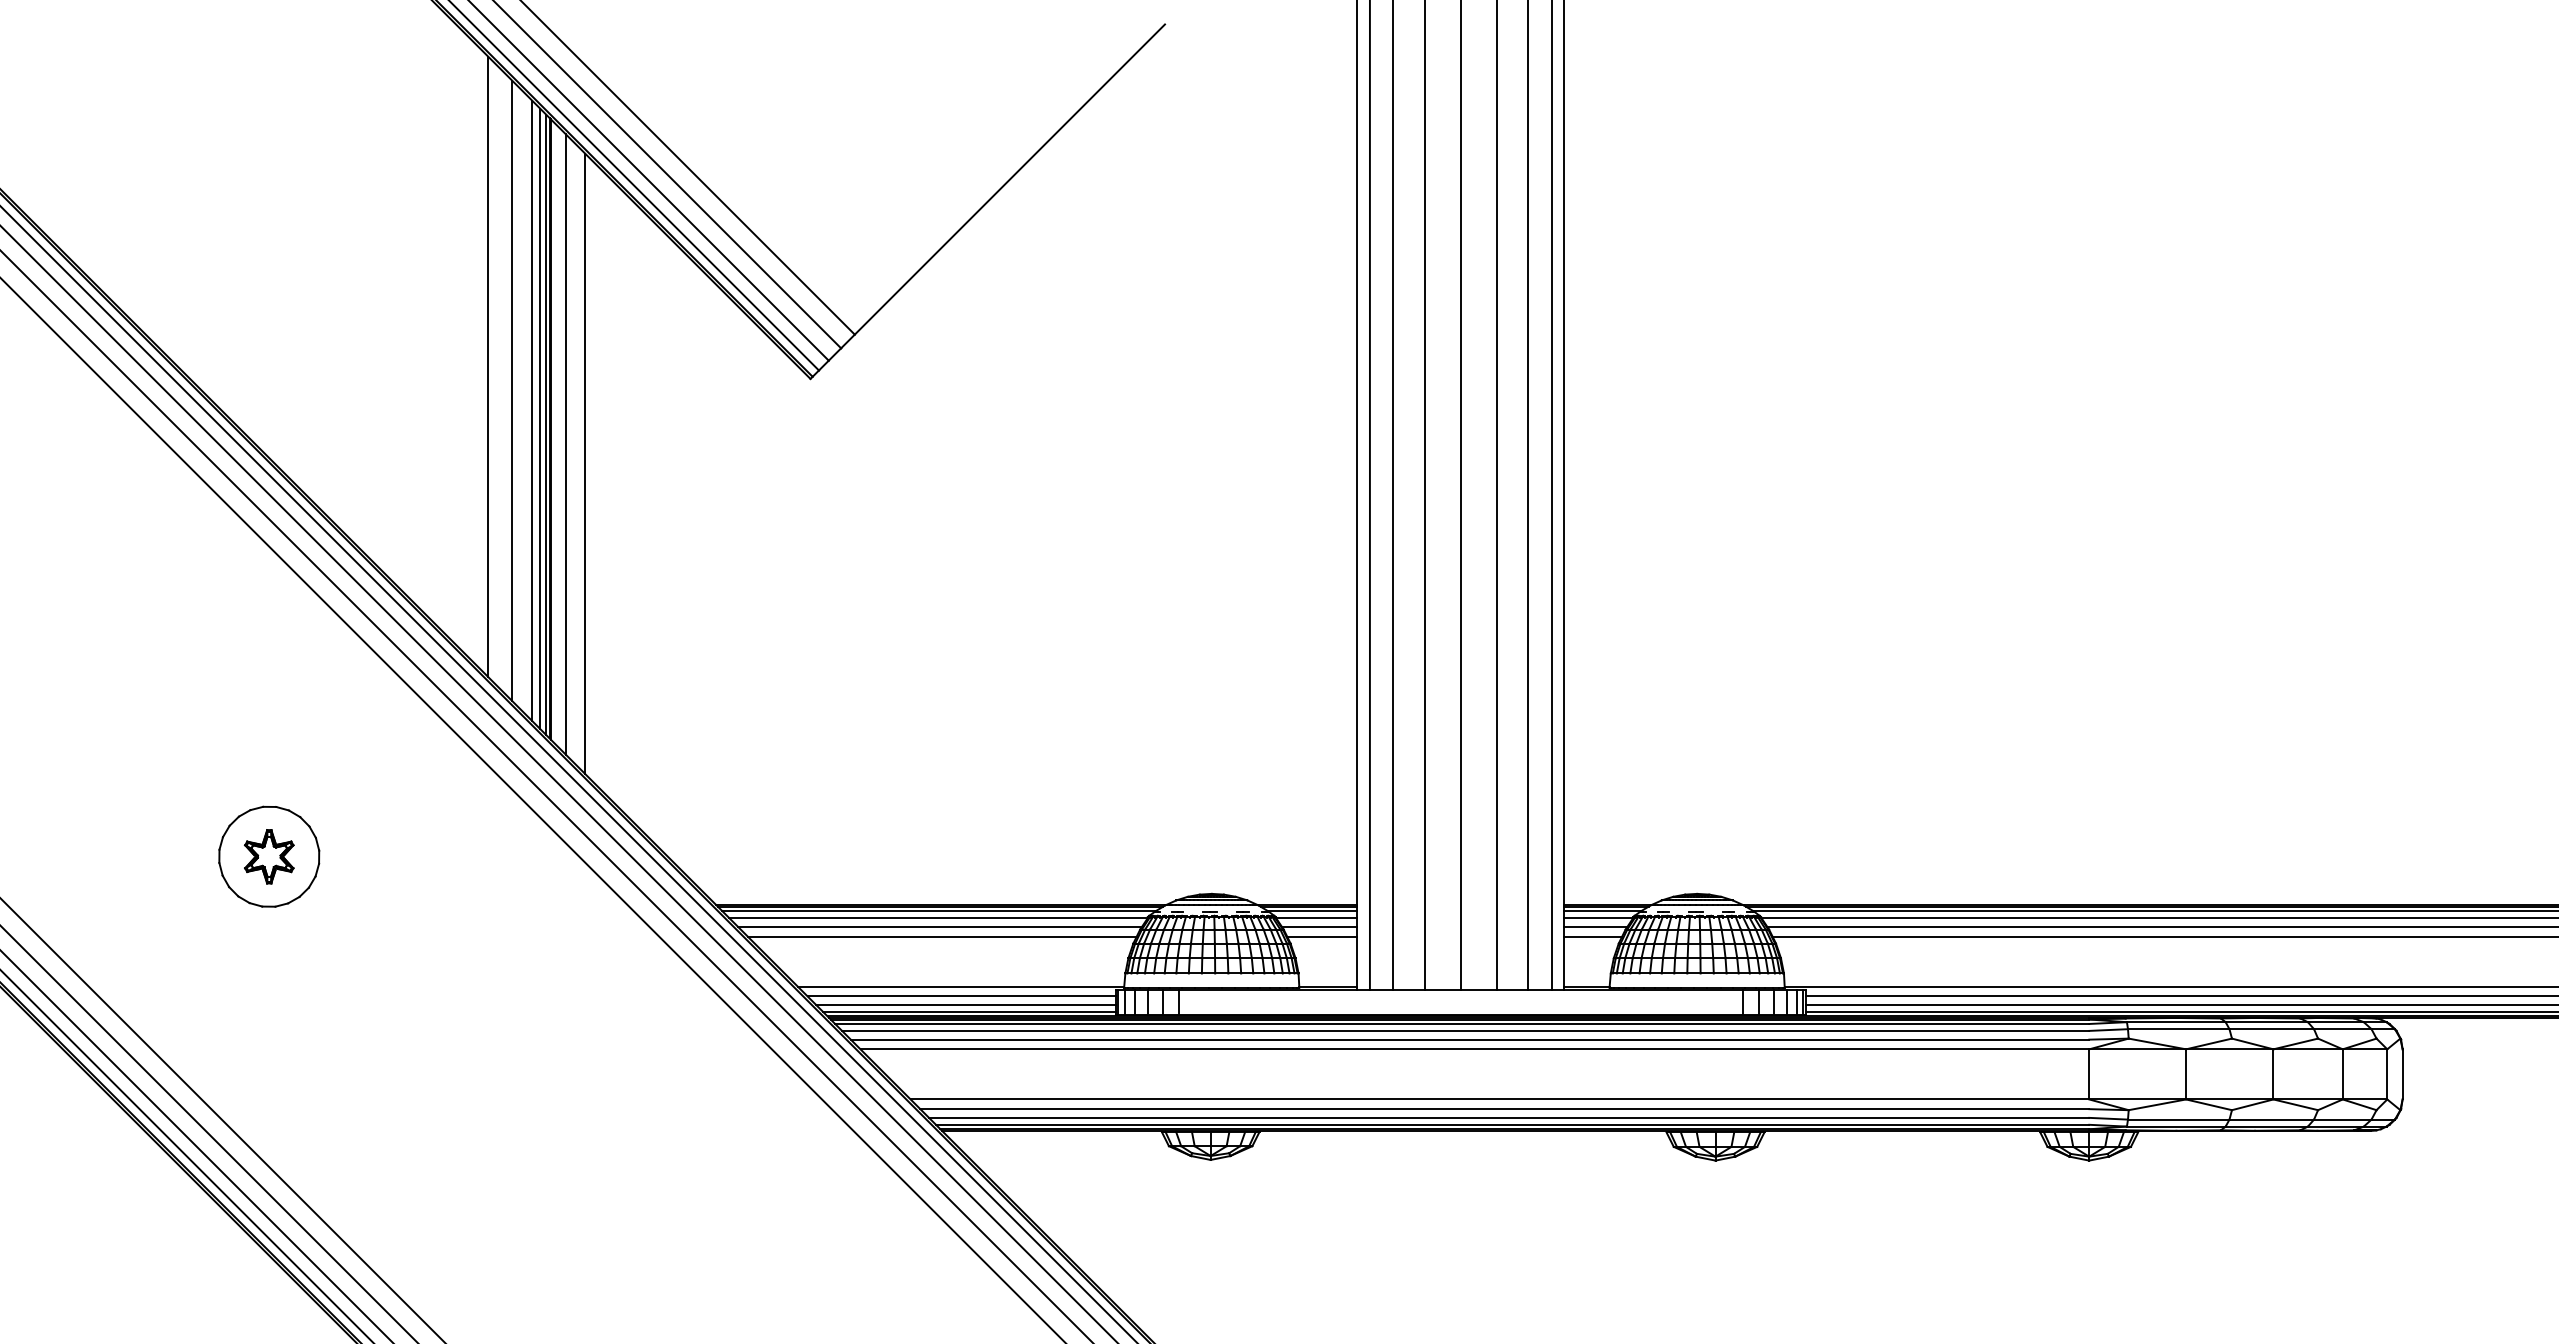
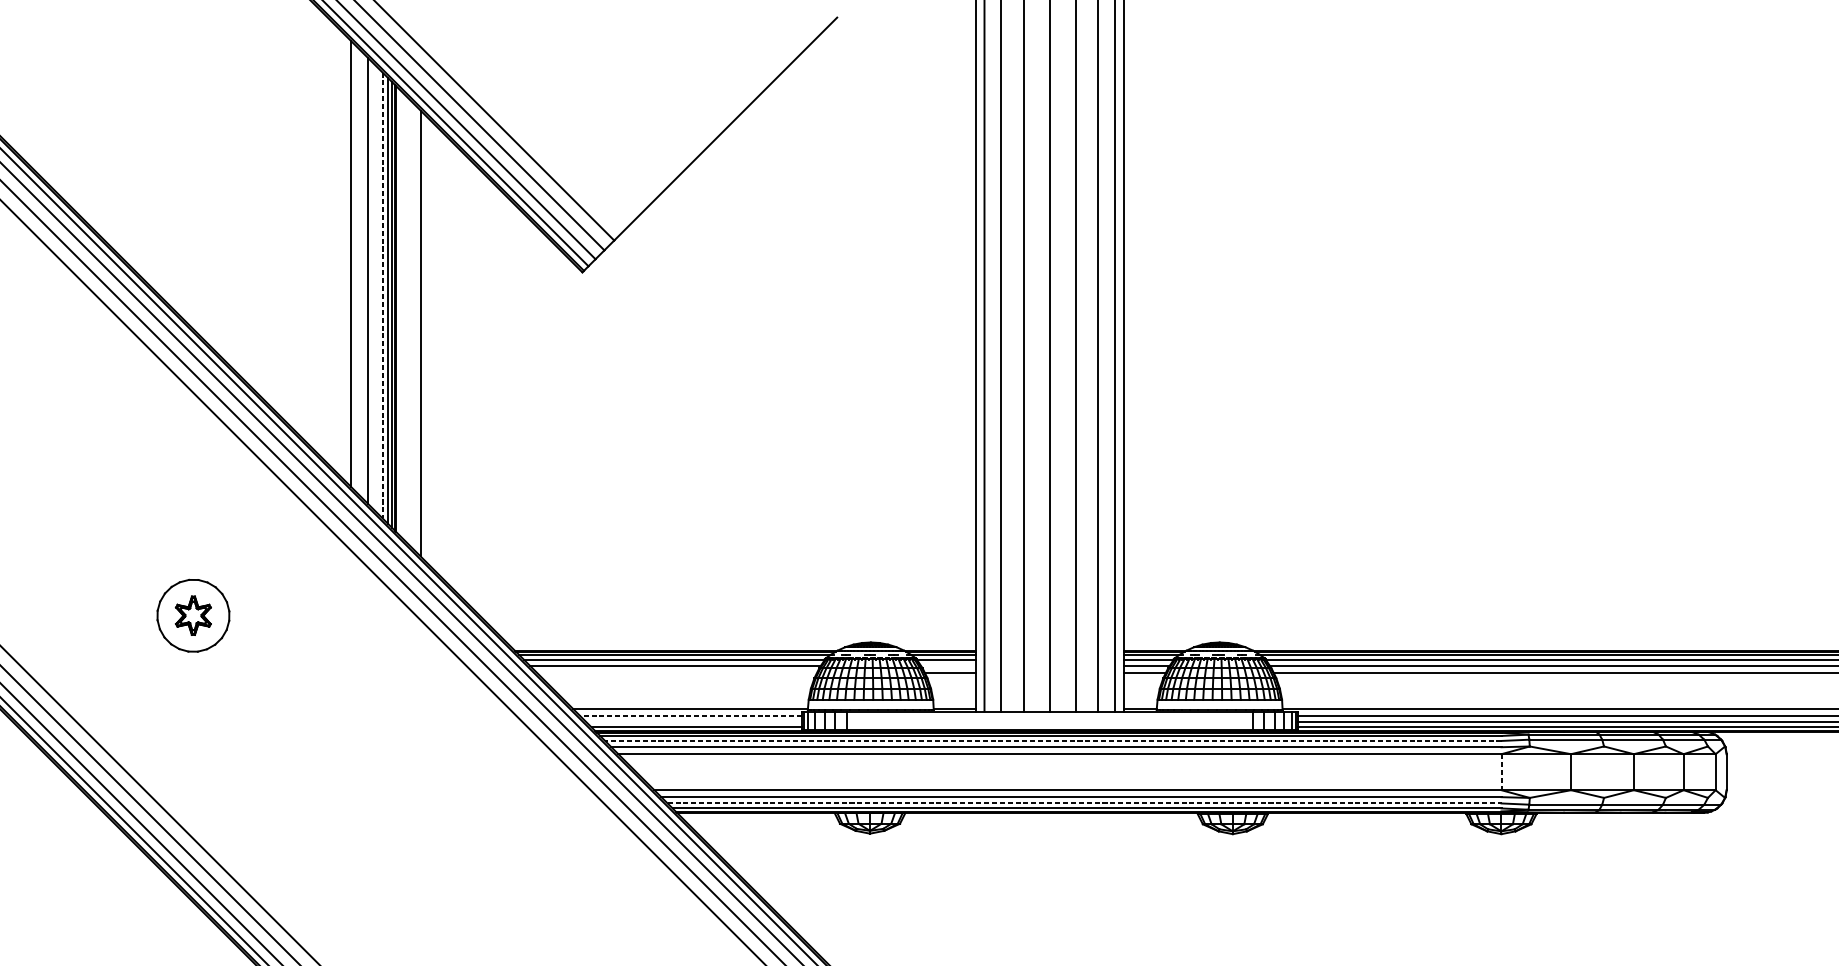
line: (532, 411) -> (382, 295), solid -> dashed
line: (565, 444) -> (406, 319), removed
line: (1319, 926) -> (948, 665), removed
line: (941, 936) -> (676, 673), removed
line: (961, 996) -> (690, 716), solid -> dashed
line: (966, 1005) -> (694, 722), removed
line: (1465, 1030) -> (1053, 740), solid -> dashed
line: (2089, 1074) -> (1501, 772), solid -> dashed
line: (1509, 1117) -> (1084, 803), solid -> dashed

